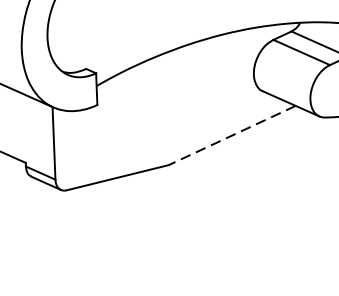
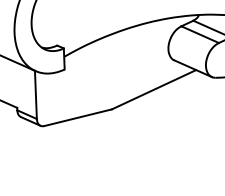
line: (231, 135) -> (153, 89), dashed -> solid

